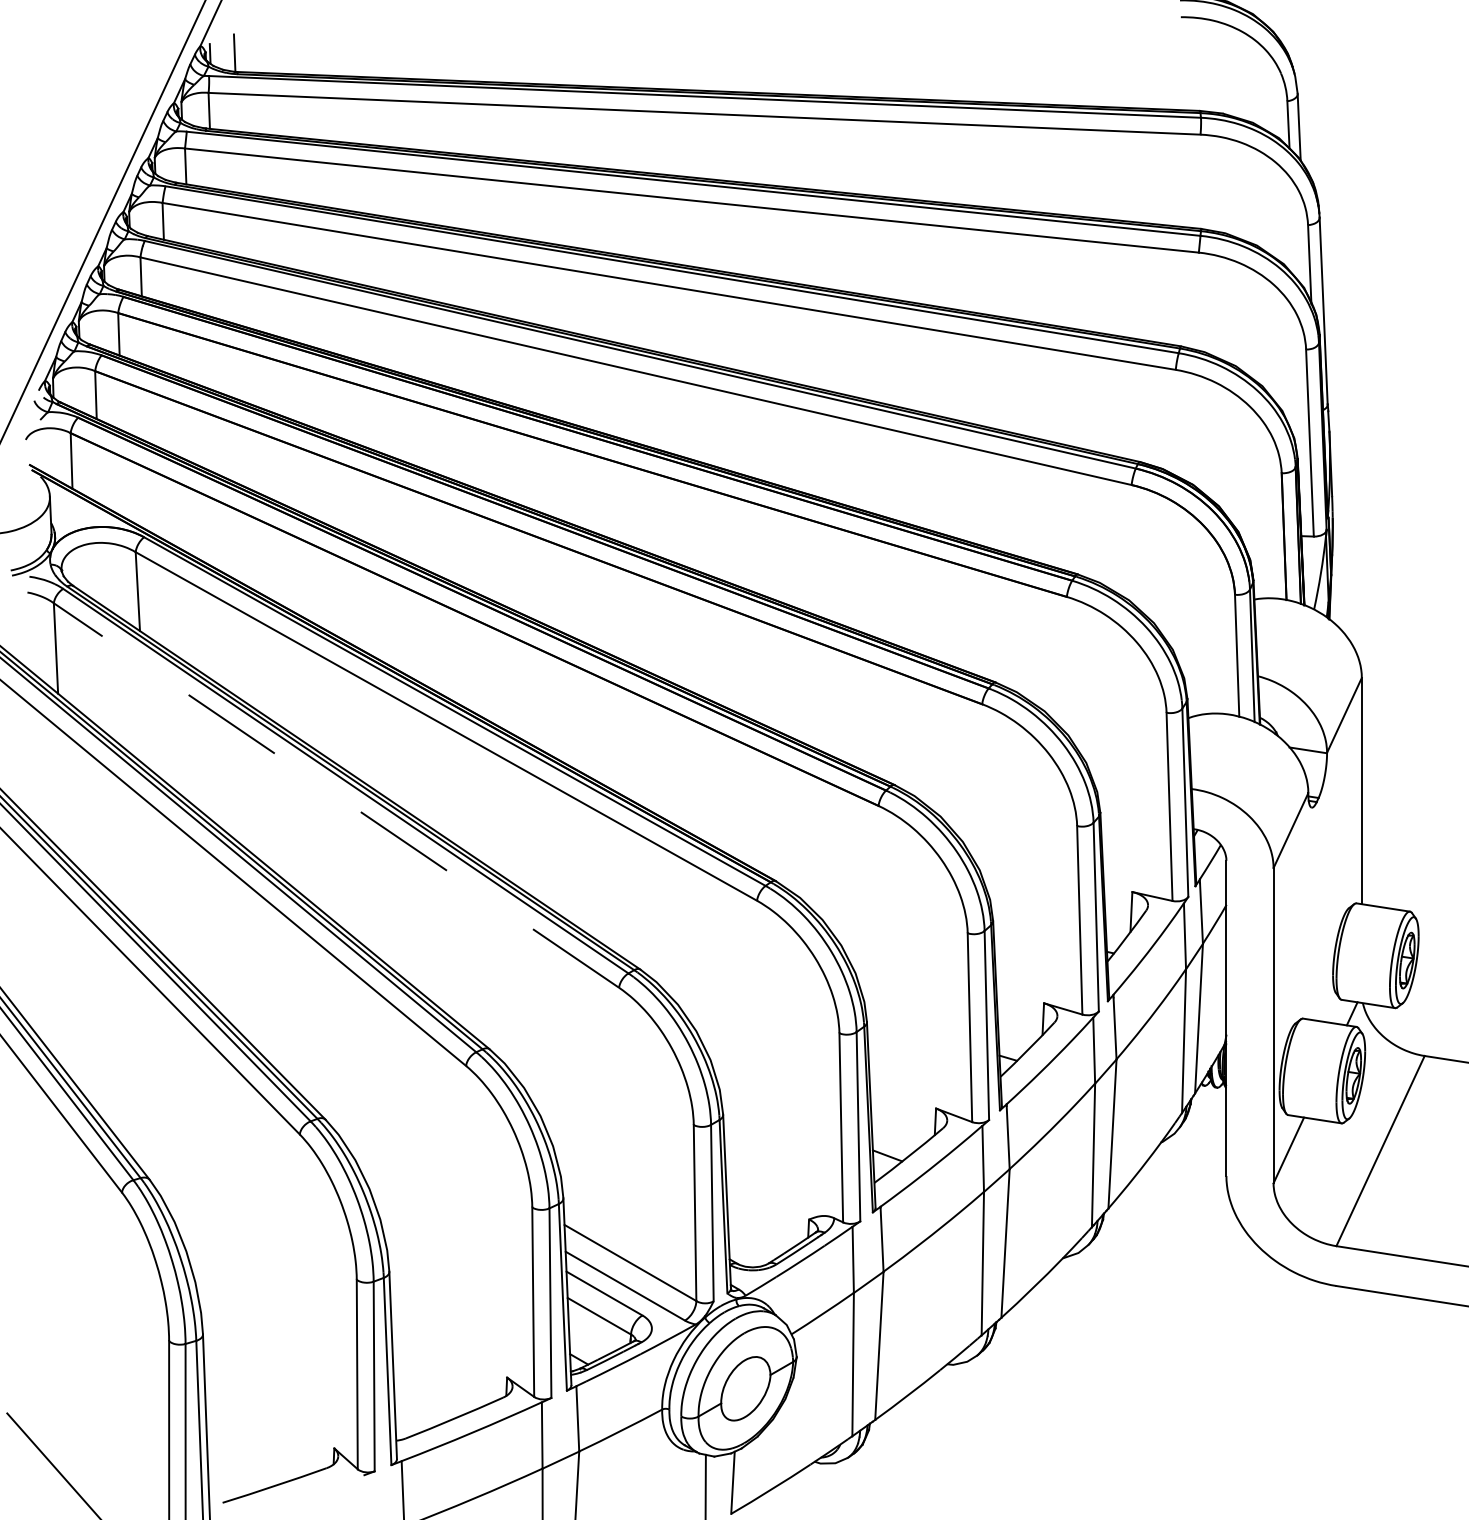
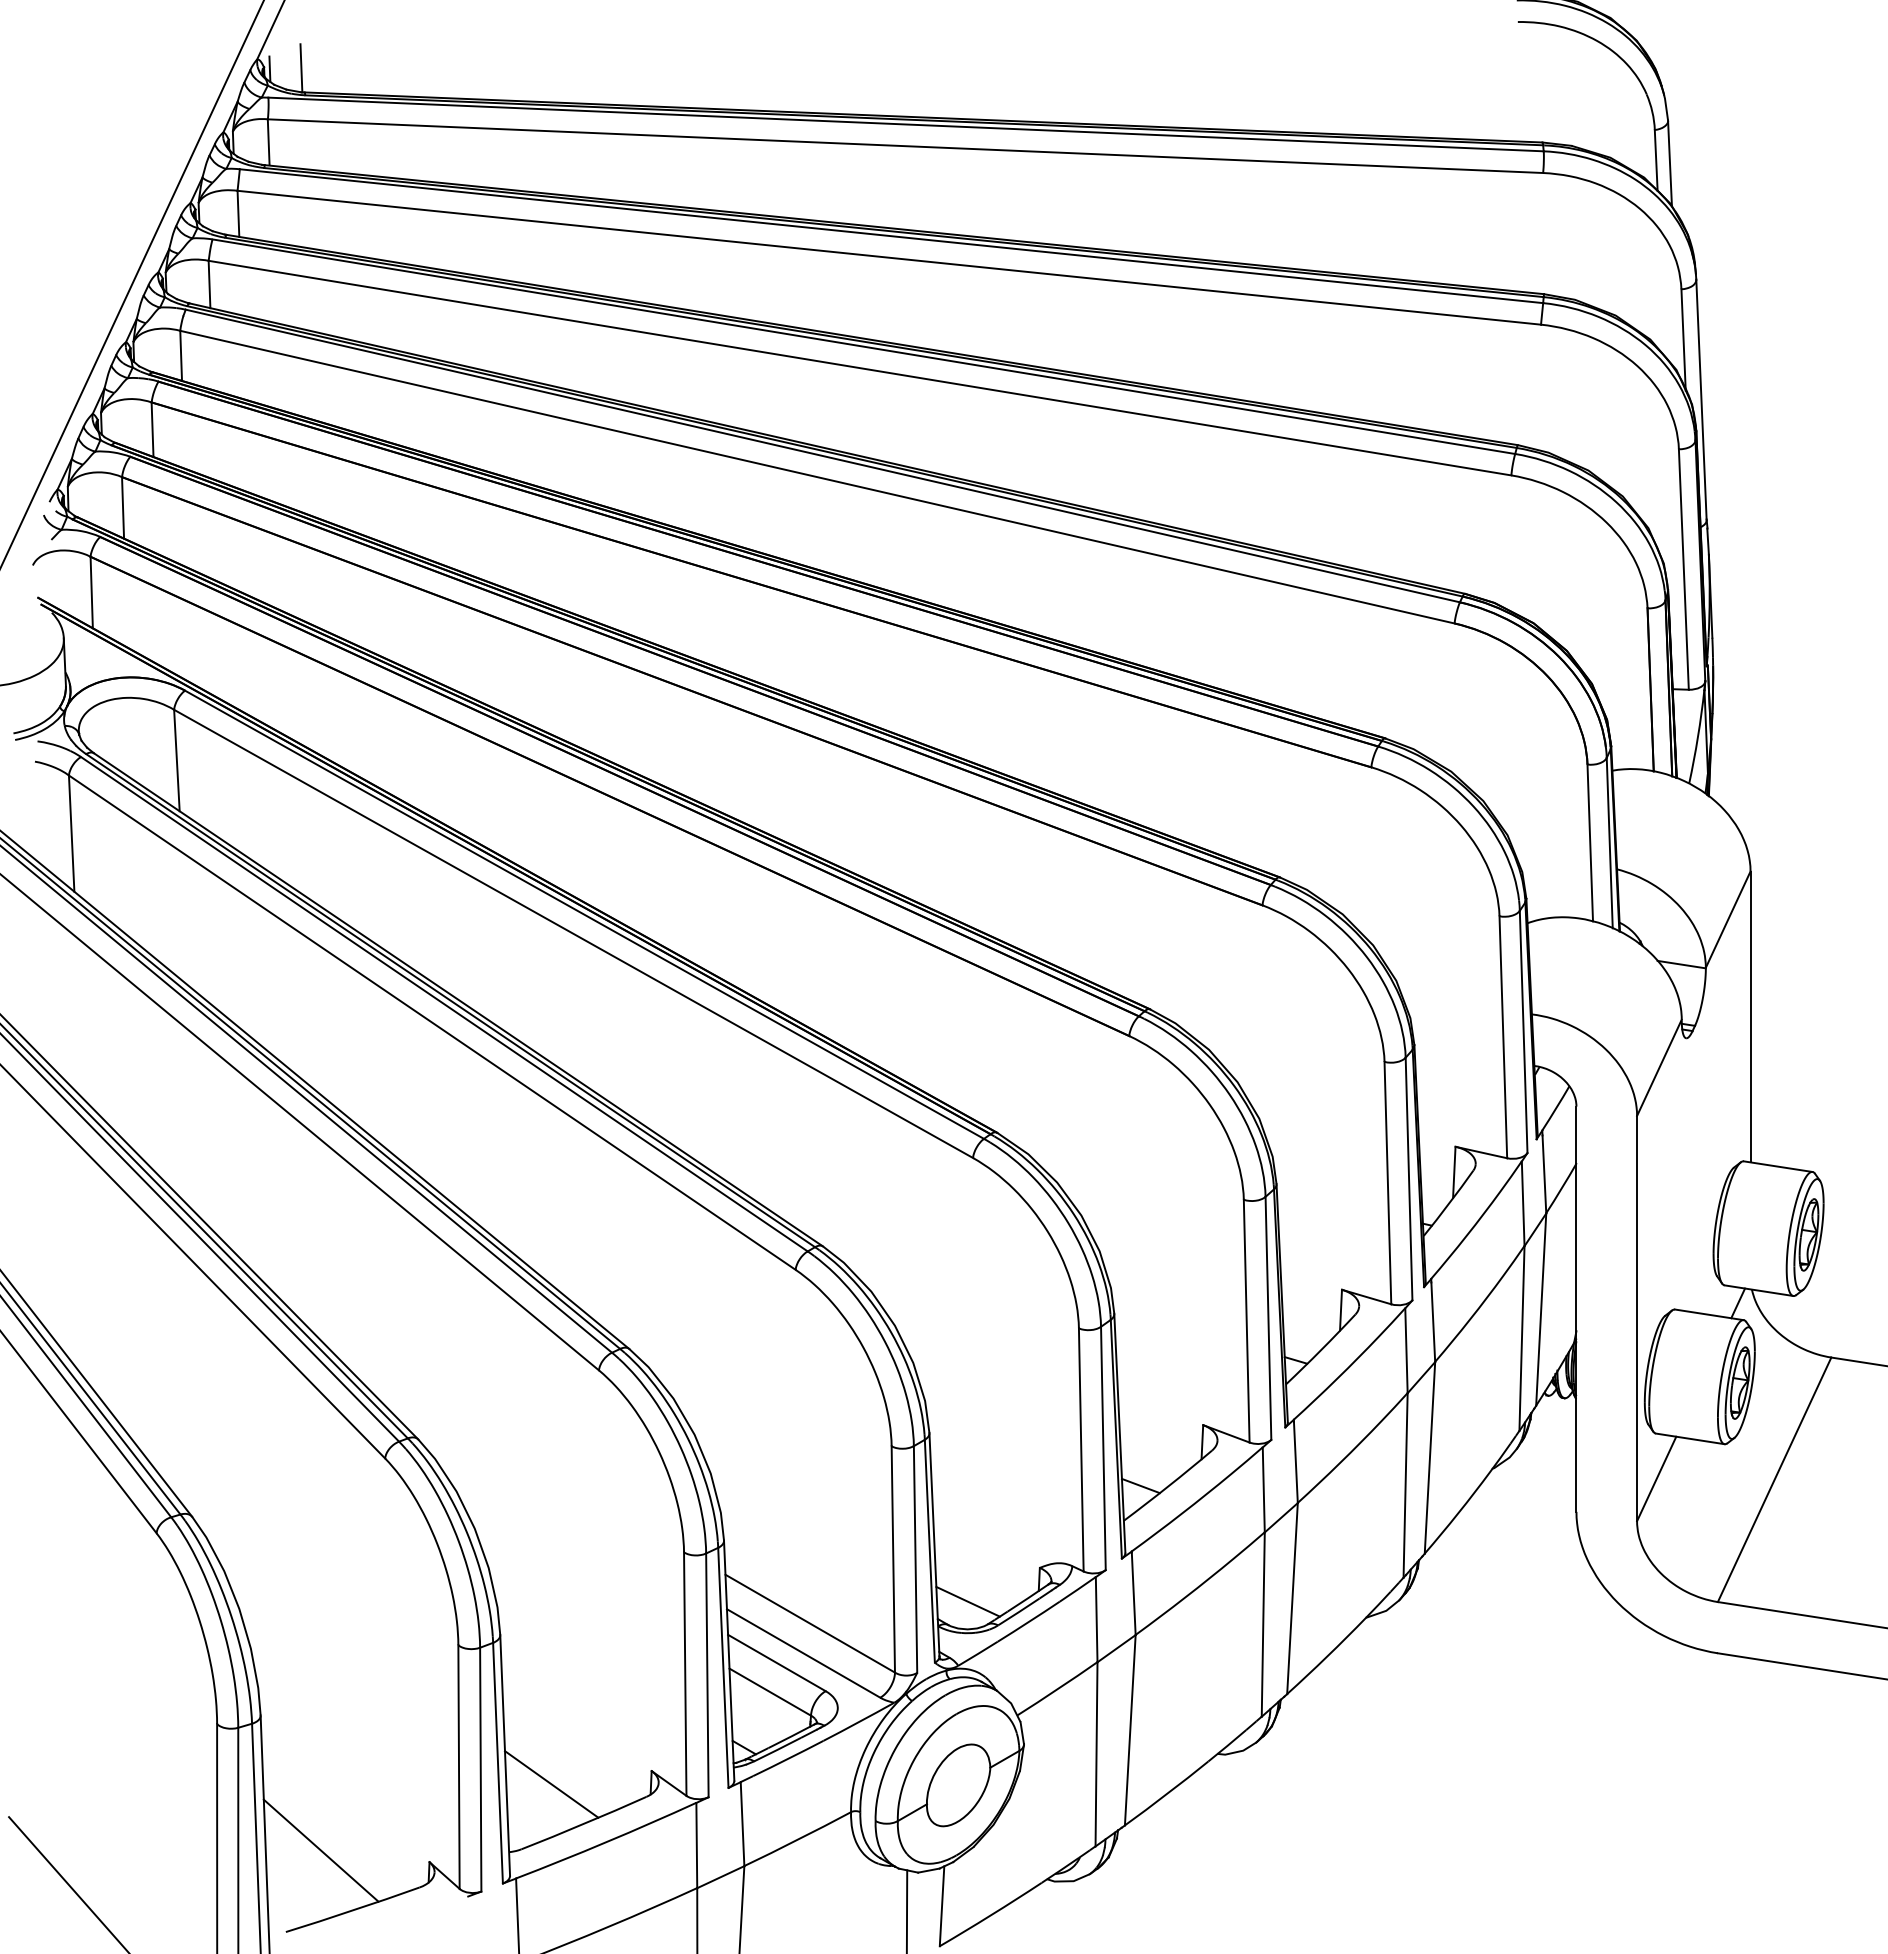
line: (335, 795) -> (431, 1022), dashed -> solid
line: (752, 1245) -> (967, 1601), added
line: (429, 1388) -> (551, 1784), added
line: (249, 1439) -> (320, 1850), added

